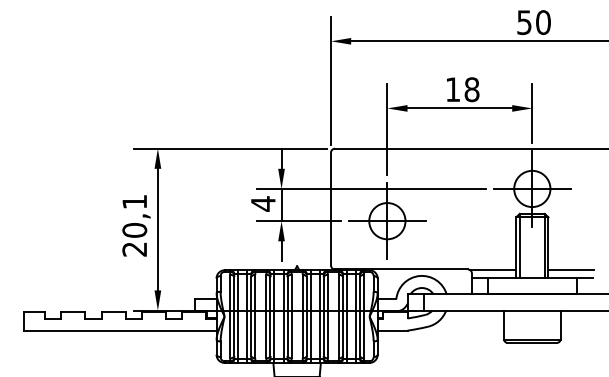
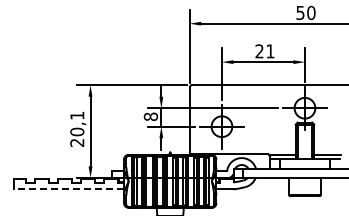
text: (461, 89) -> (264, 51), 18 -> 21
text: (262, 203) -> (150, 116), 4 -> 8
line: (119, 330) -> (68, 189), solid -> dashed

